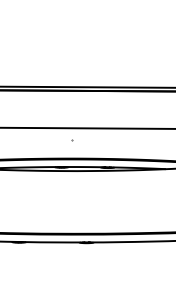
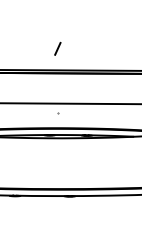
line: (71, 60) -> (57, 48), added

